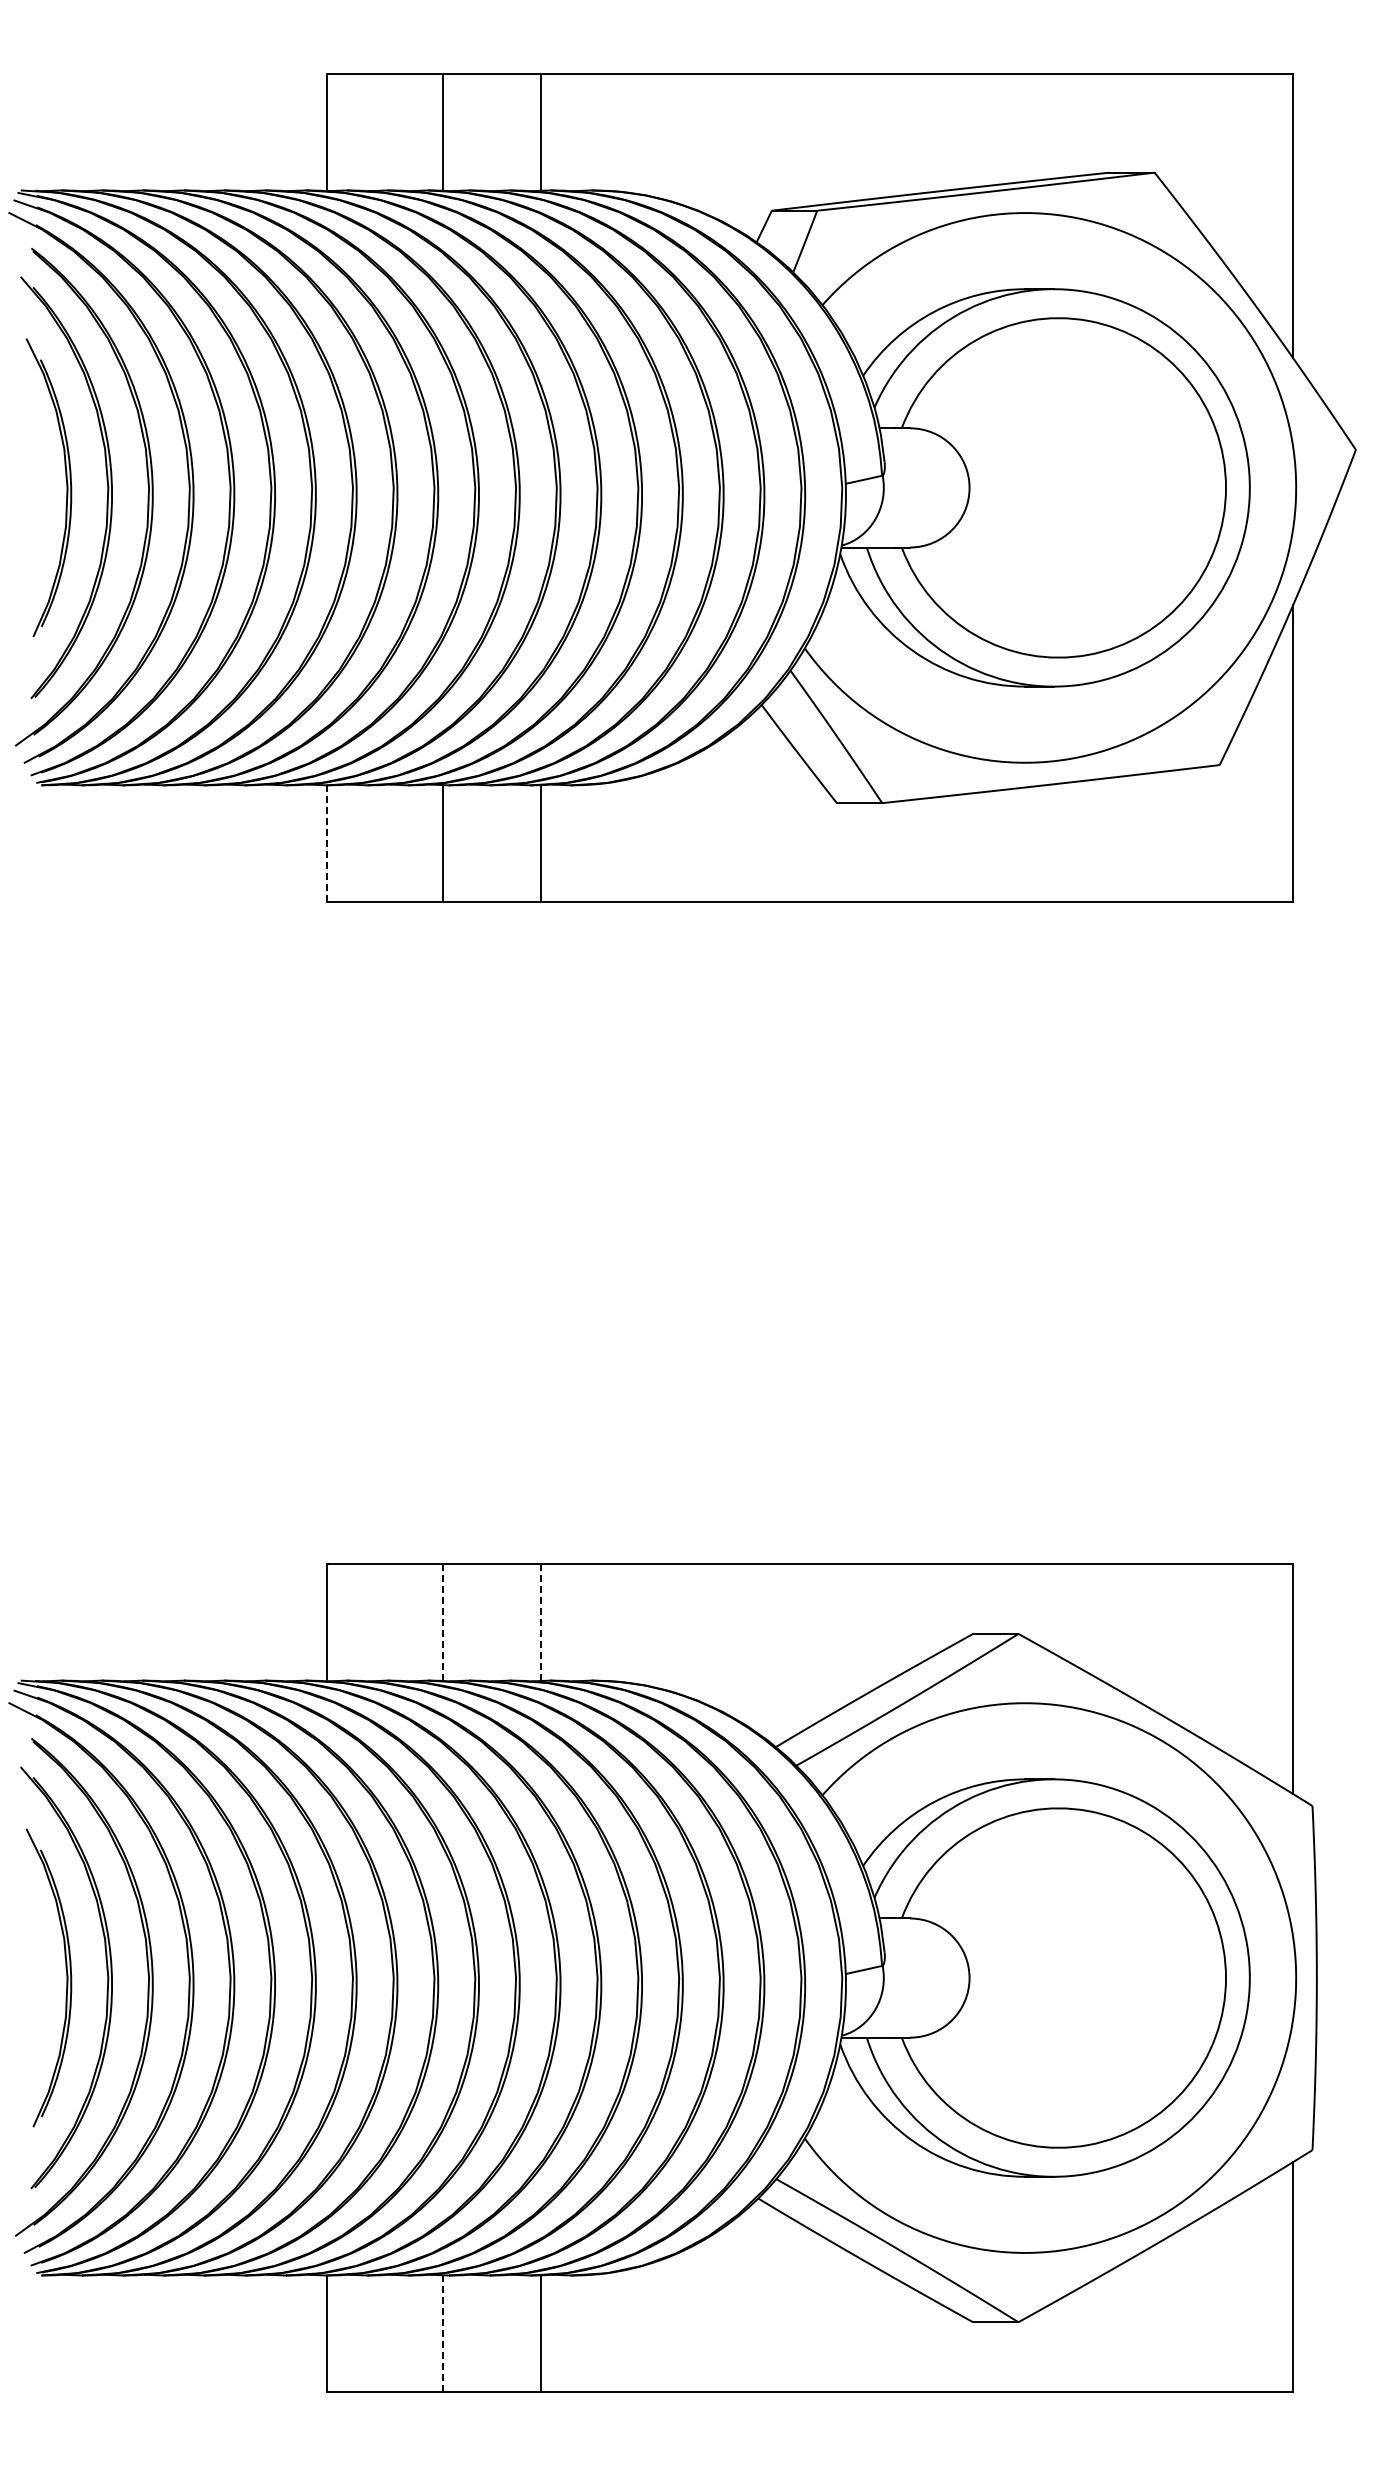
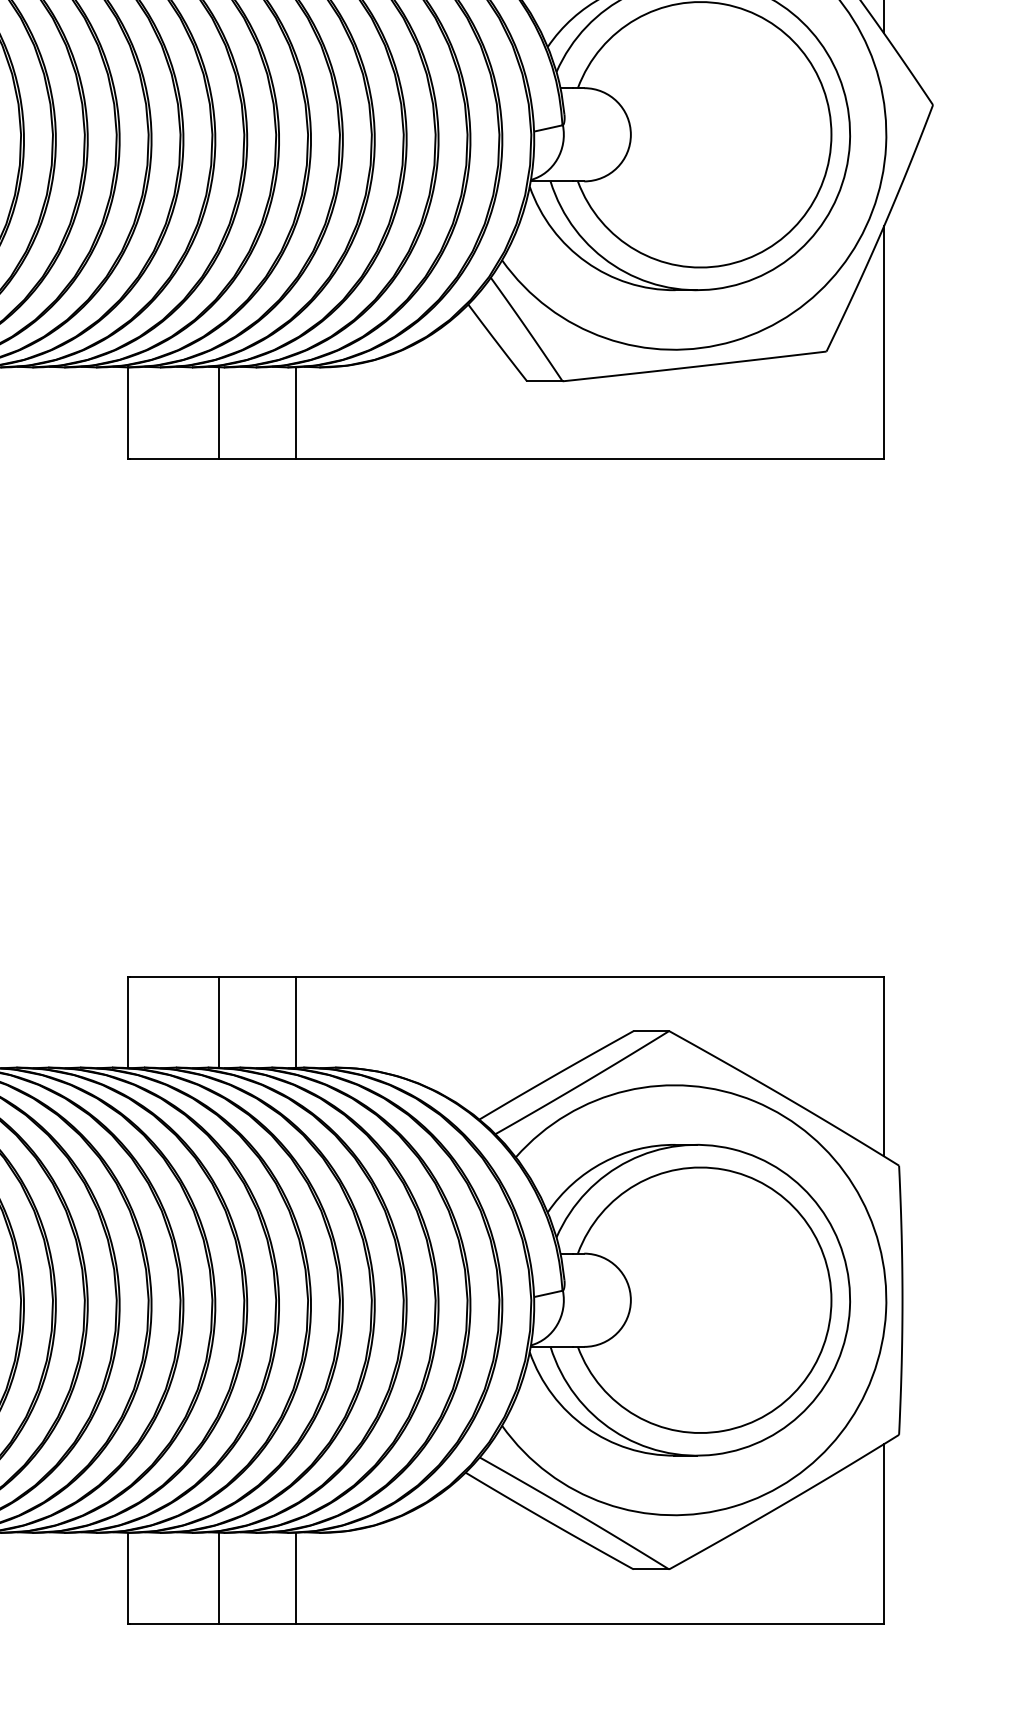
line: (326, 843) -> (127, 412), dashed -> solid
line: (443, 1622) -> (219, 1022), dashed -> solid
line: (541, 1622) -> (296, 1022), dashed -> solid
line: (443, 2333) -> (219, 1578), dashed -> solid

